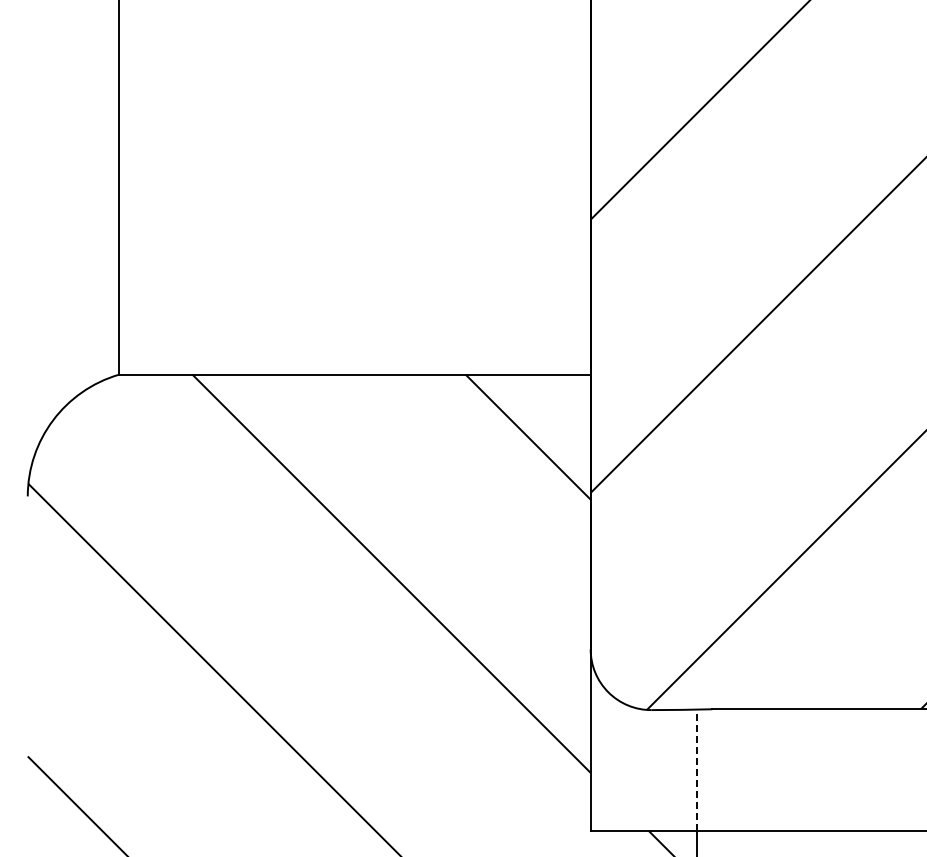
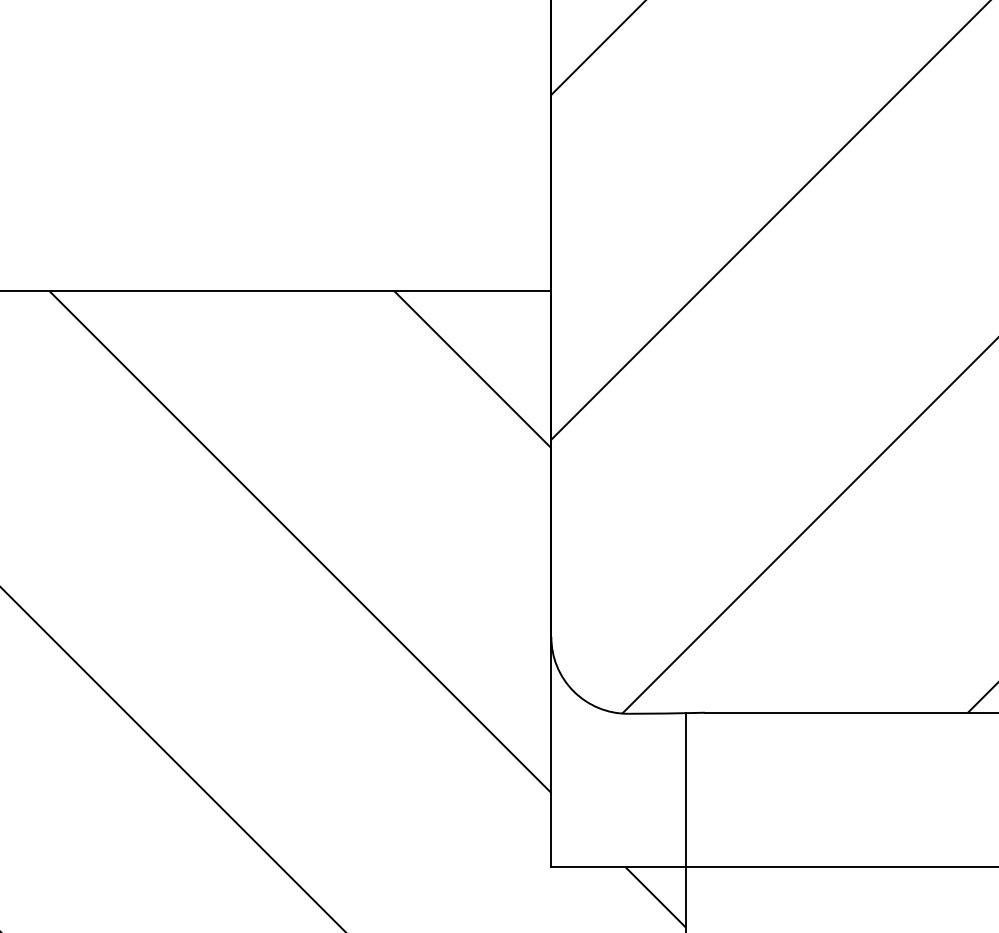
line: (697, 770) -> (686, 790), dashed -> solid

